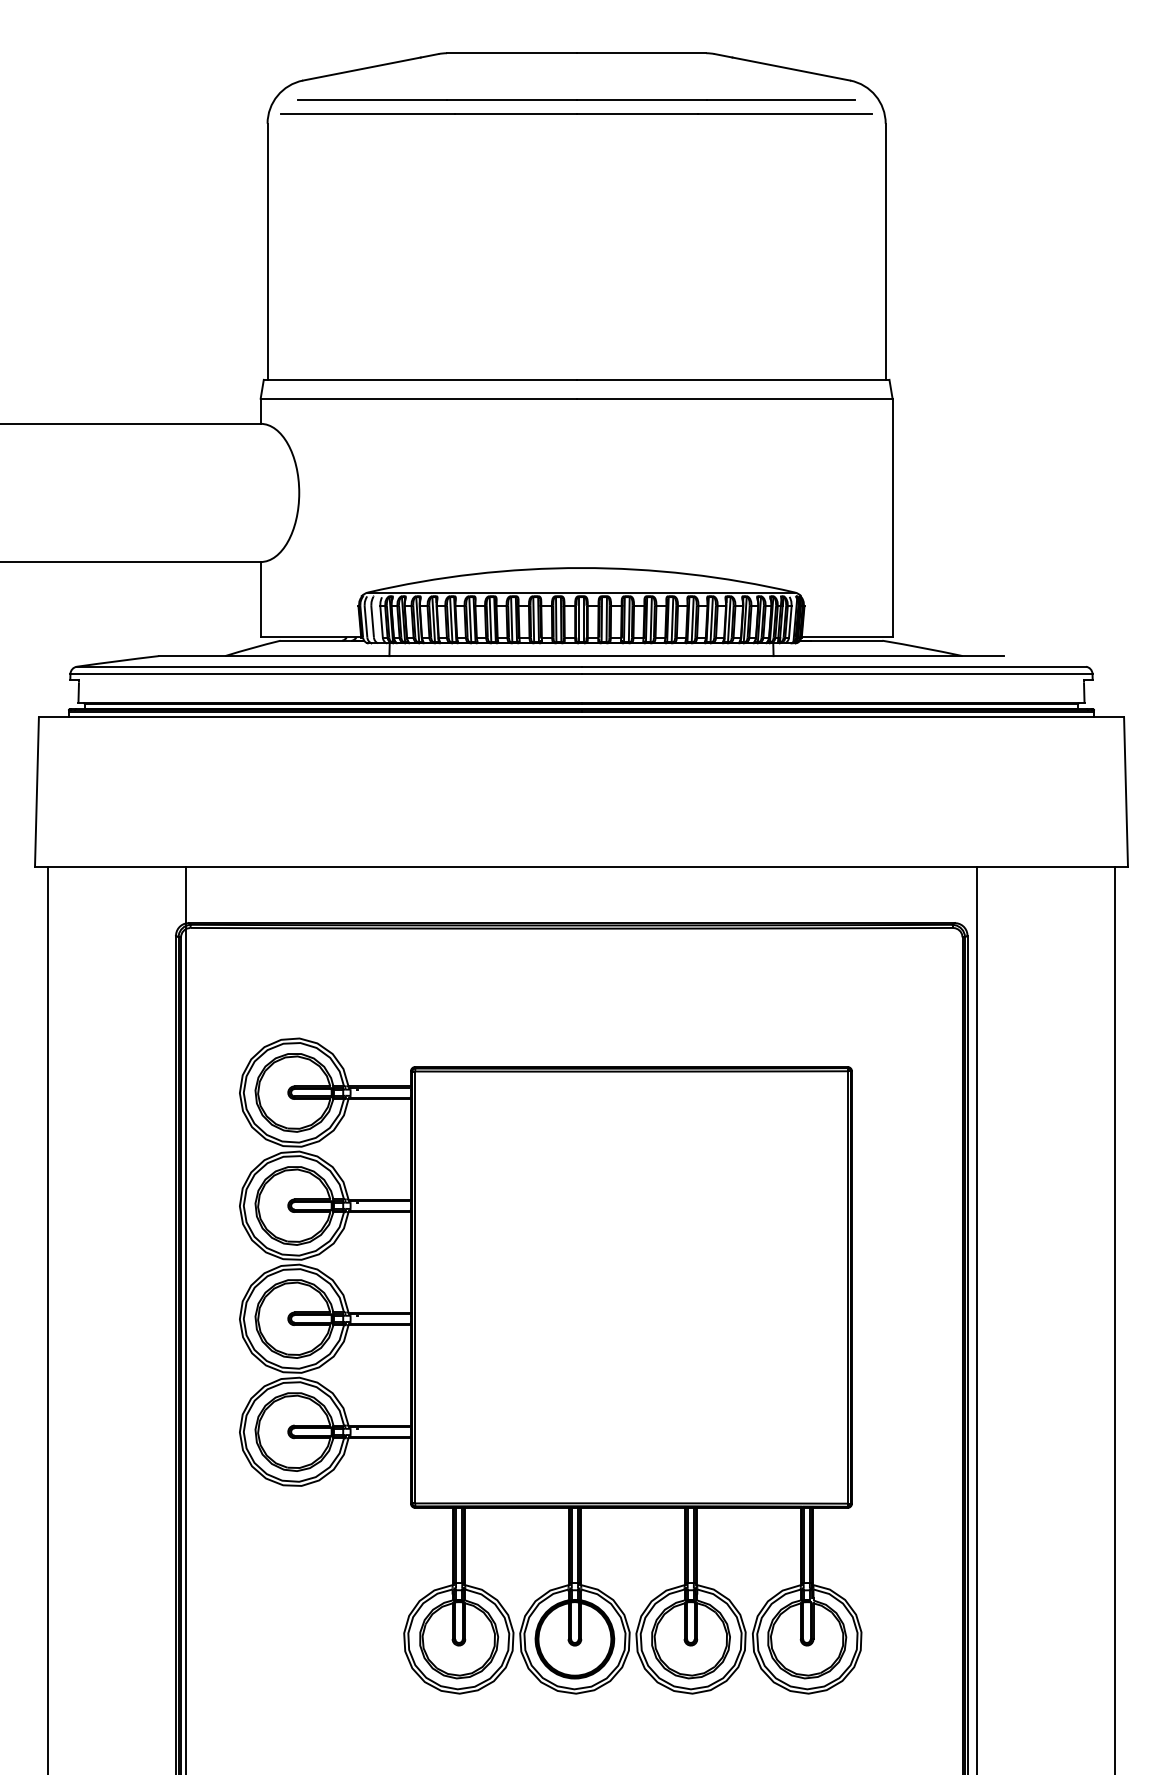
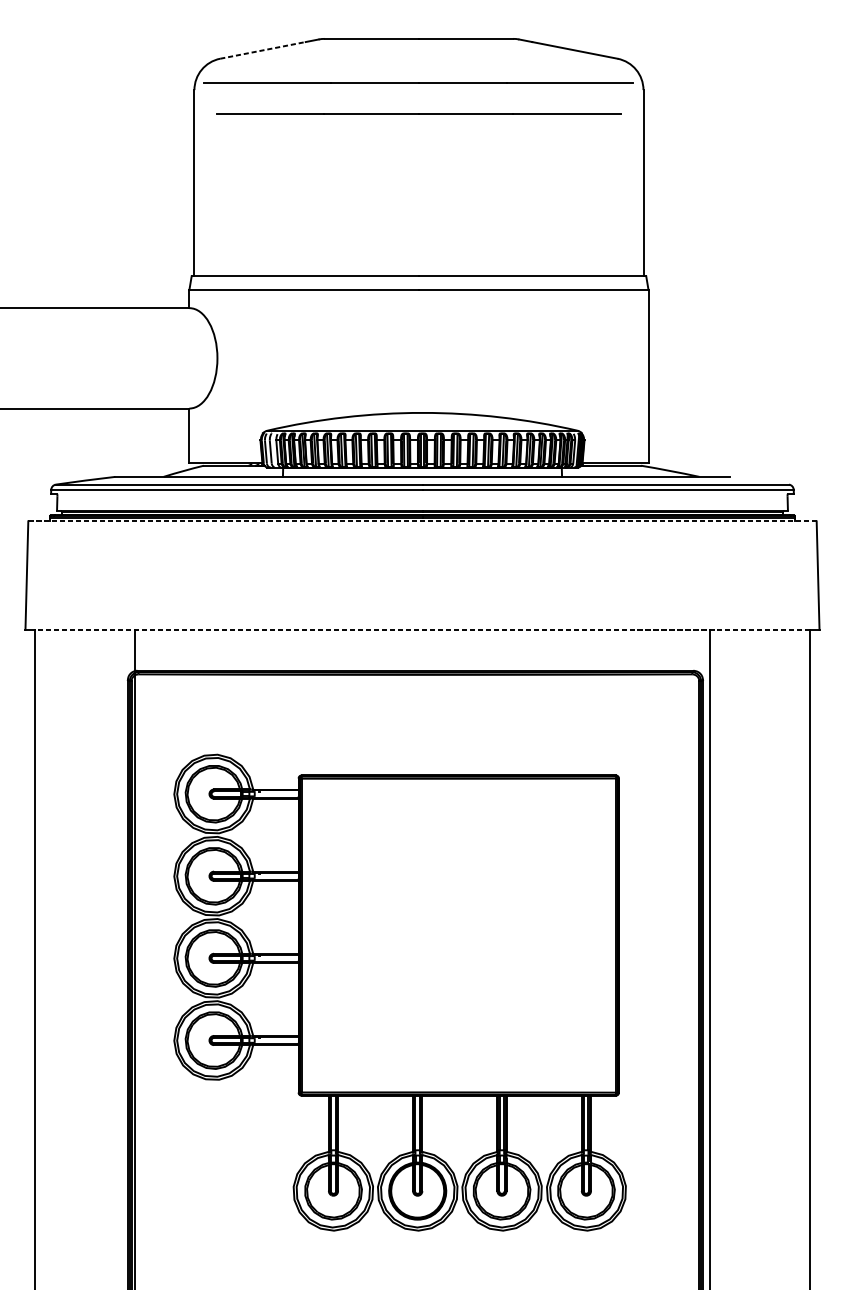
line: (361, 69) -> (262, 50), solid -> dashed
line: (576, 99) -> (418, 113), moved
line: (581, 717) -> (422, 521), solid -> dashed
line: (581, 866) -> (422, 629), solid -> dashed

